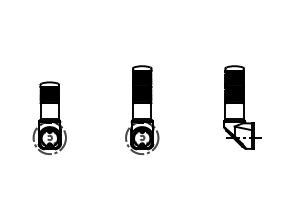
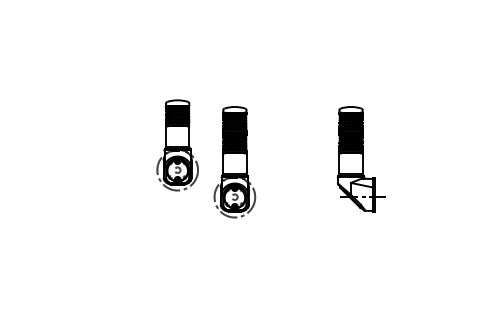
part: (49, 118) -> (177, 145), moved

